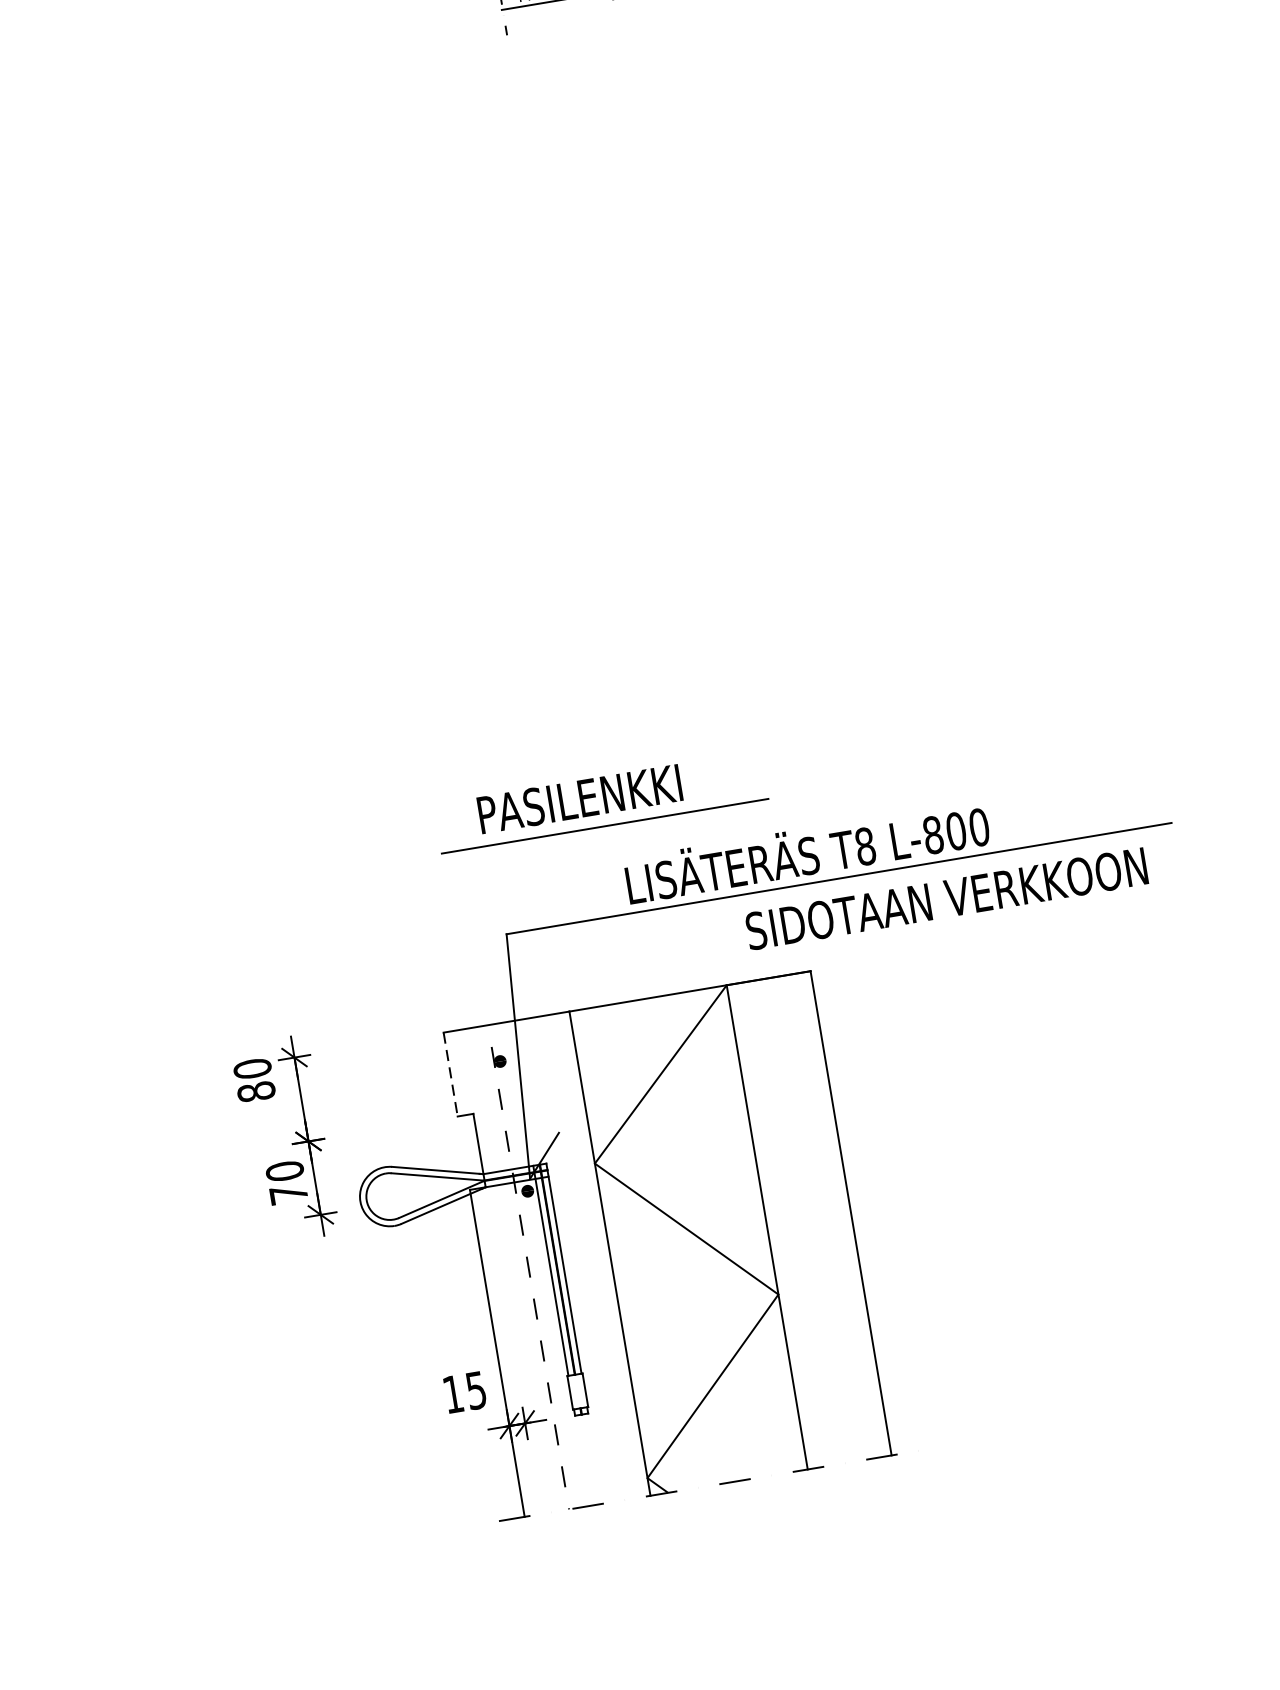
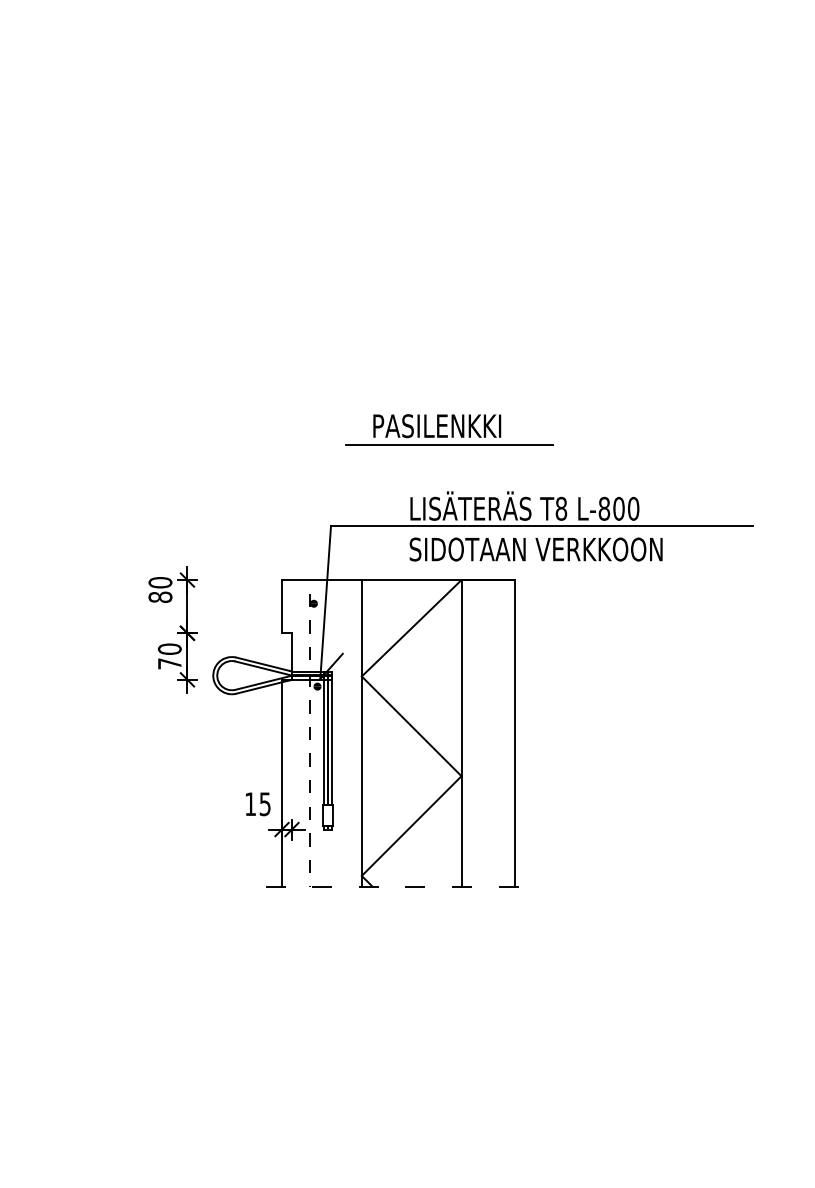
part: (600, 801) -> (449, 429), moved
text: (945, 899) -> (535, 549), moved
line: (451, 1074) -> (282, 606), dashed -> solid

